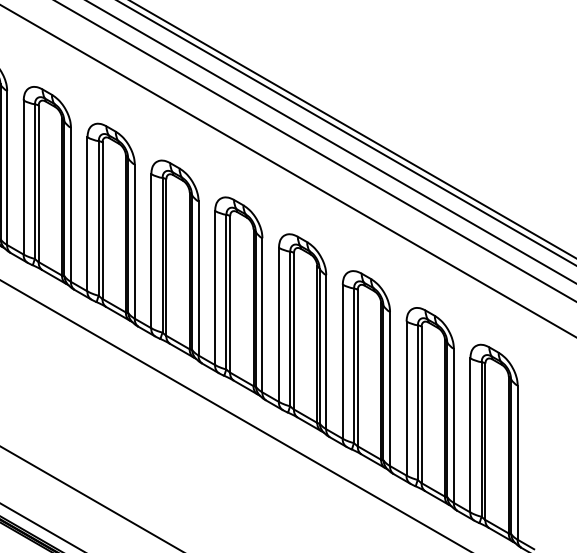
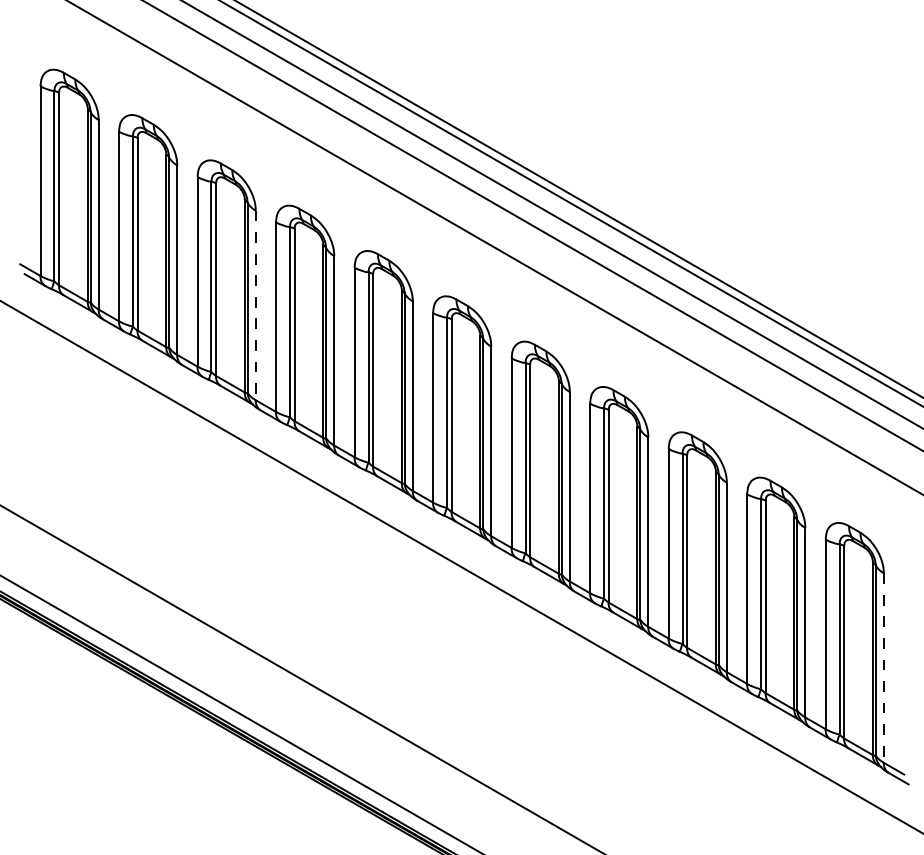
line: (6, 168) -> (255, 305), solid -> dashed
line: (517, 463) -> (883, 668), solid -> dashed

